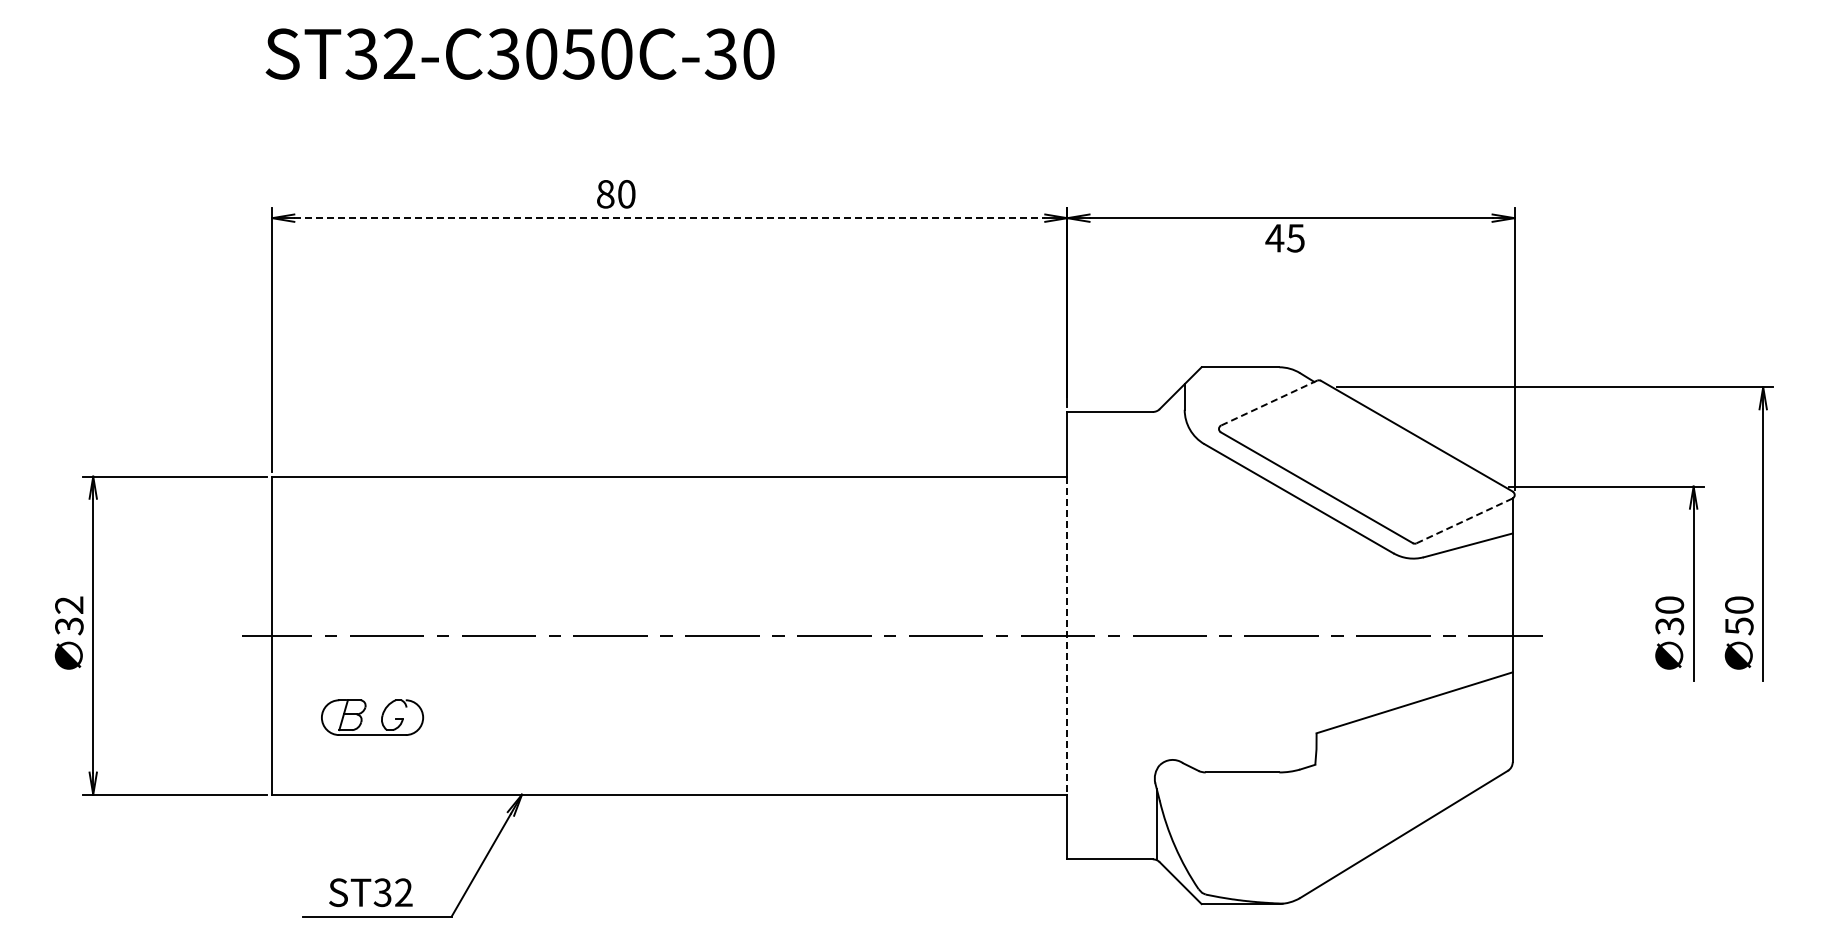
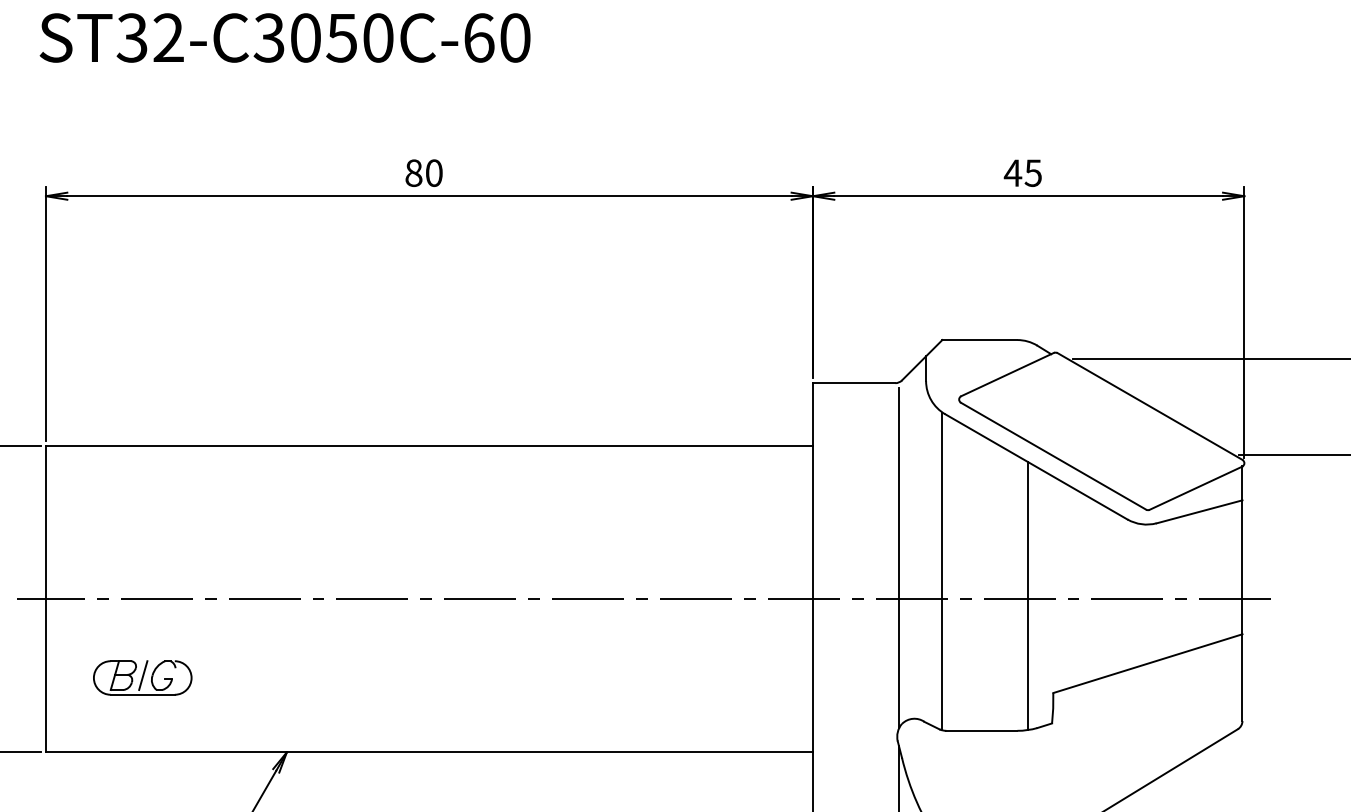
text: (721, 53) -> (479, 37), ST32-C3050C-30 -> ST32-C3050C-60
text: (616, 194) -> (424, 173), moved
line: (670, 218) -> (430, 196), dashed -> solid
text: (1284, 238) -> (1022, 173), moved
line: (1269, 403) -> (1007, 374), dashed -> solid
line: (1464, 520) -> (1195, 487), dashed -> solid
line: (1156, 592) -> (898, 557), added
line: (1201, 606) -> (942, 570), added
line: (1290, 632) -> (1028, 595), added
line: (1067, 636) -> (813, 599), dashed -> solid
line: (372, 715) -> (142, 675), added

